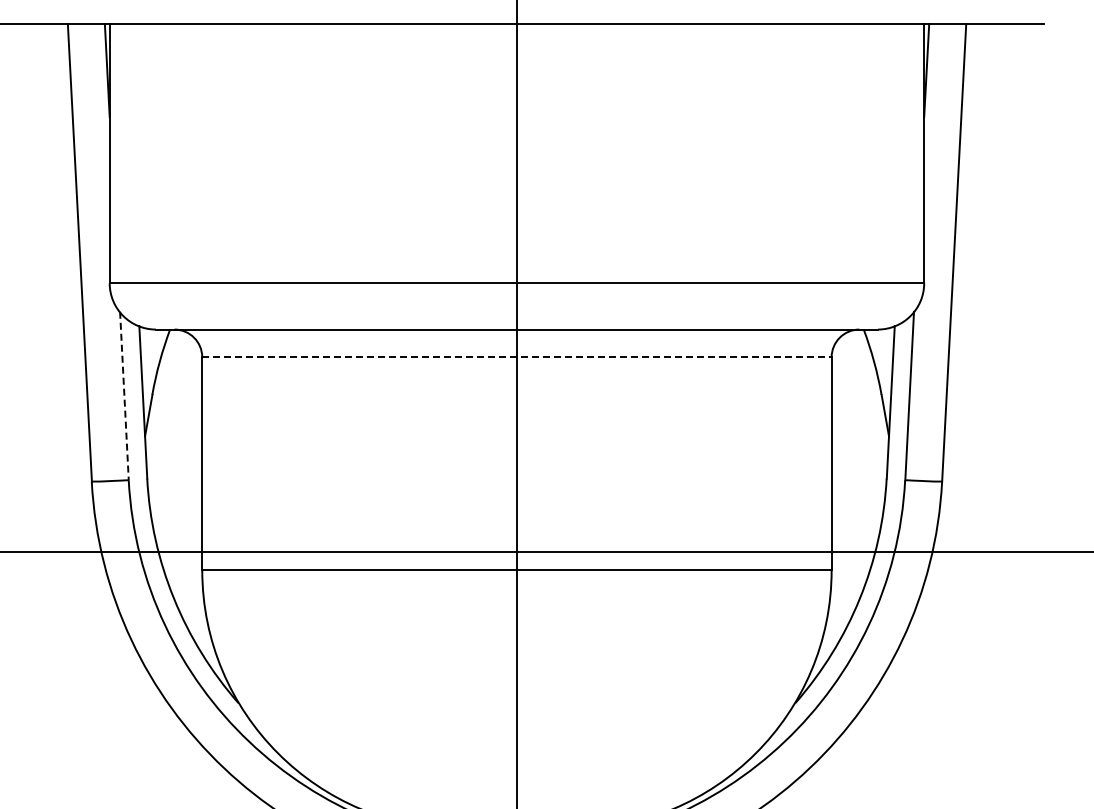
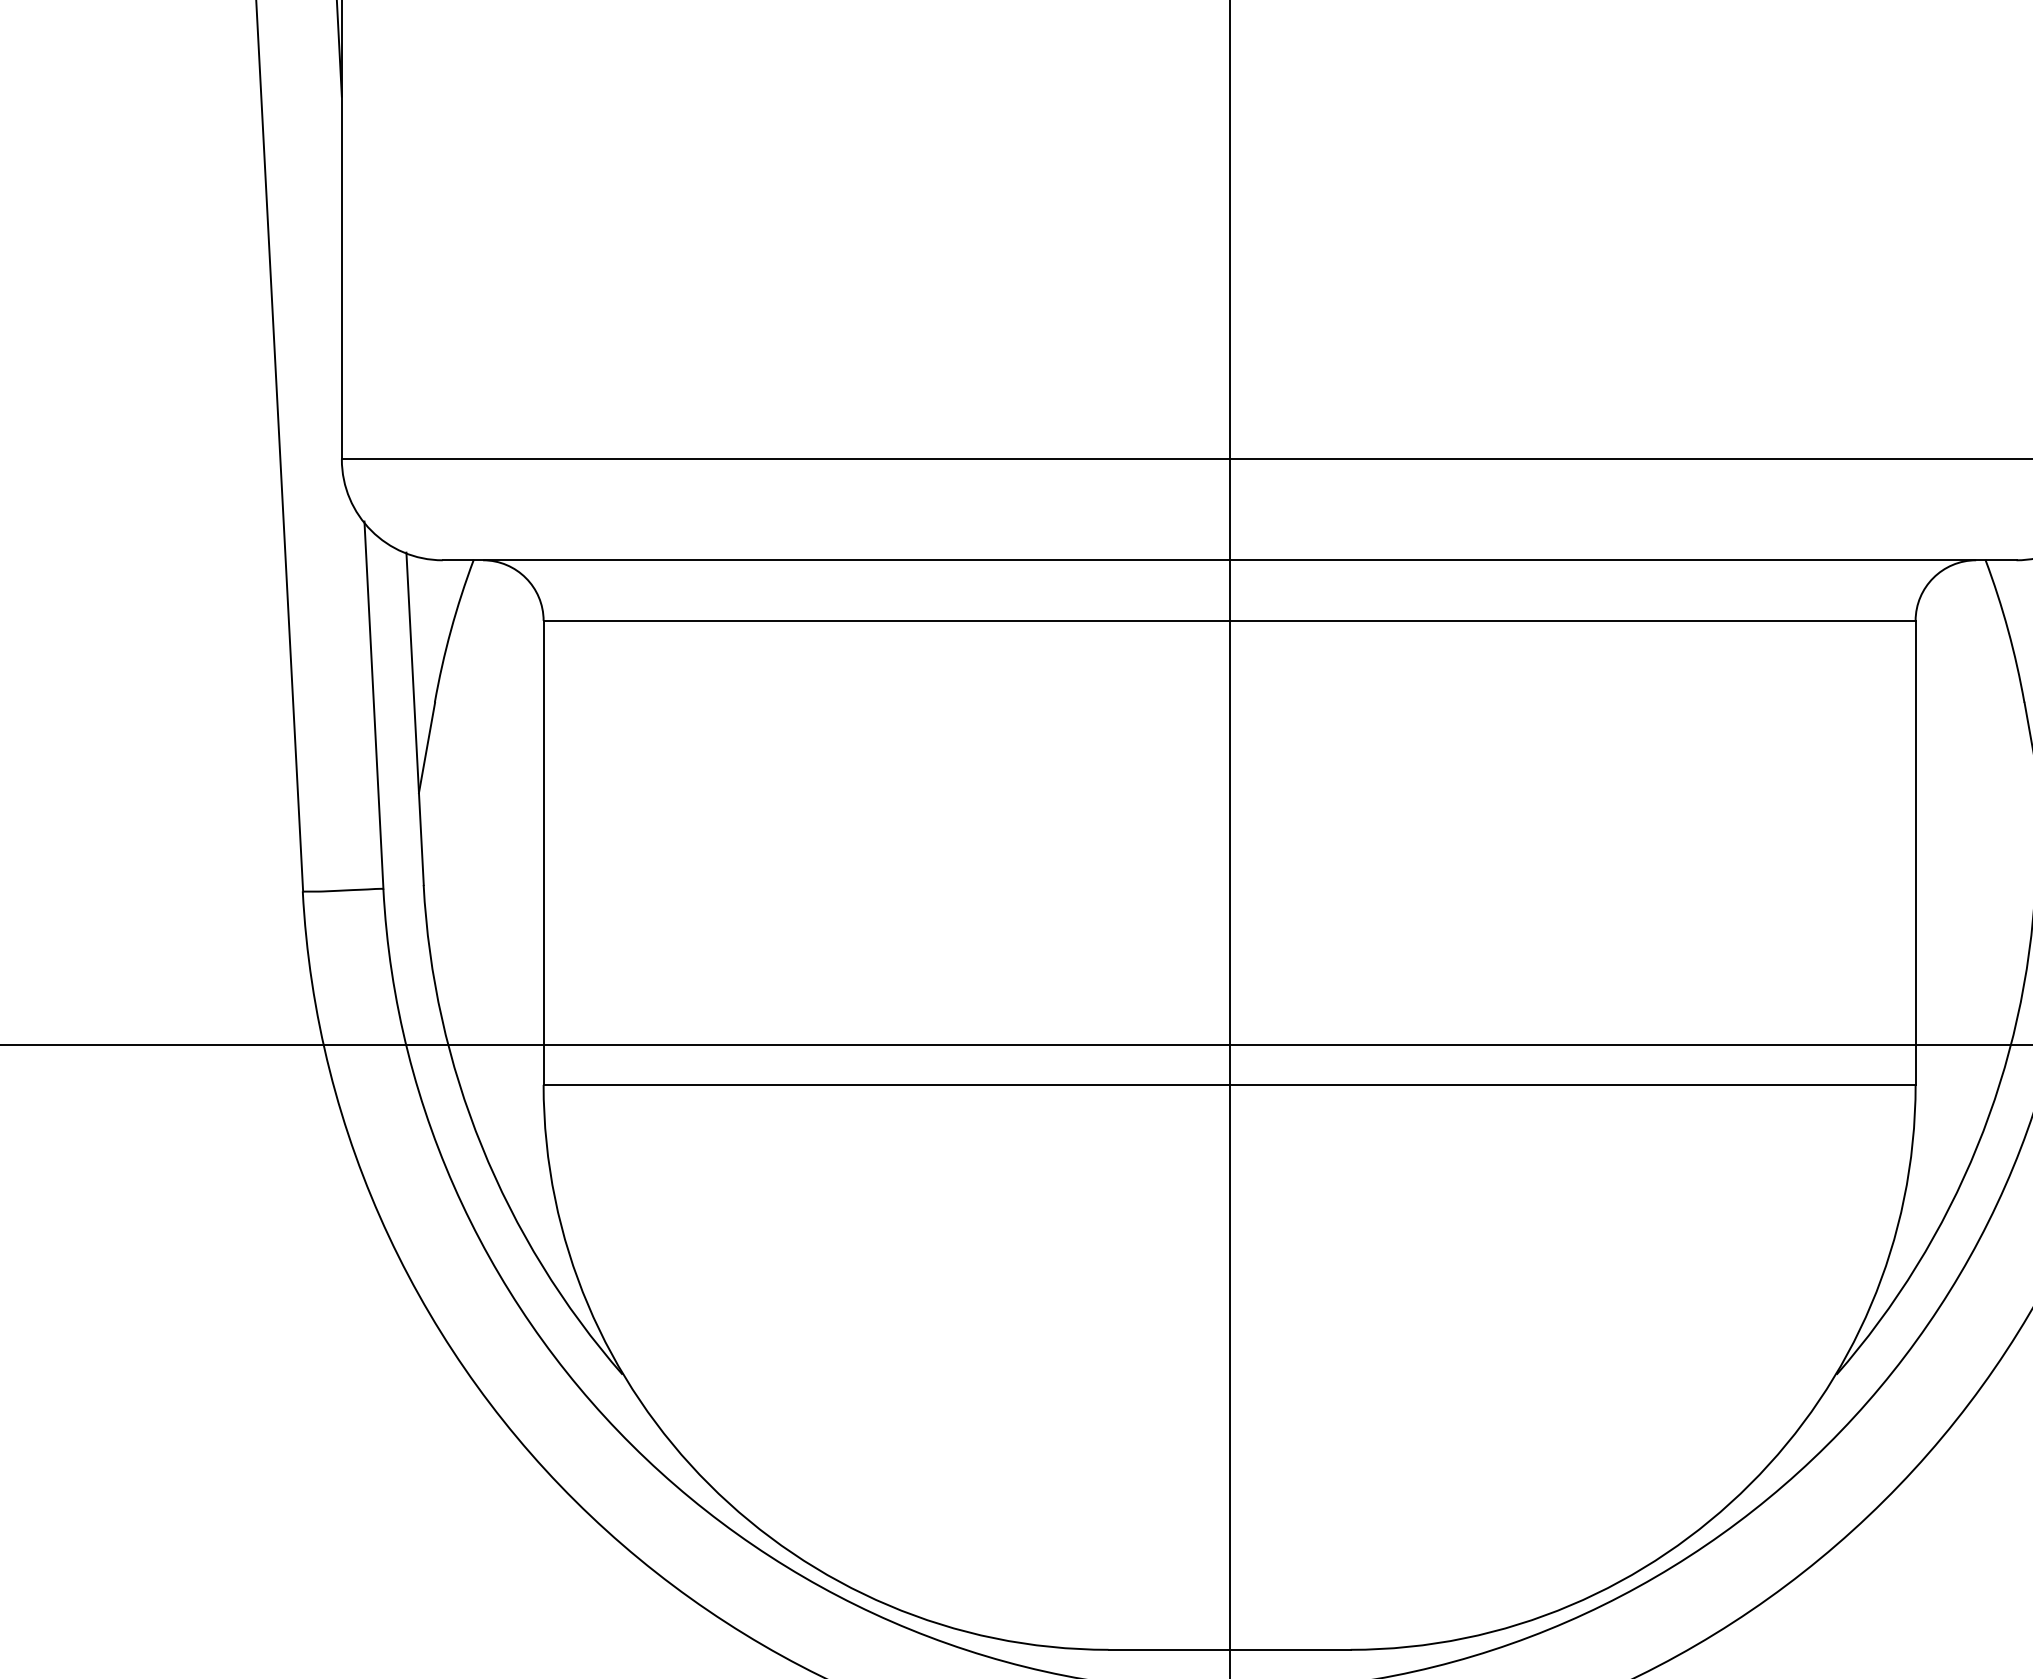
line: (516, 357) -> (1228, 621), dashed -> solid
line: (124, 396) -> (374, 706), dashed -> solid

